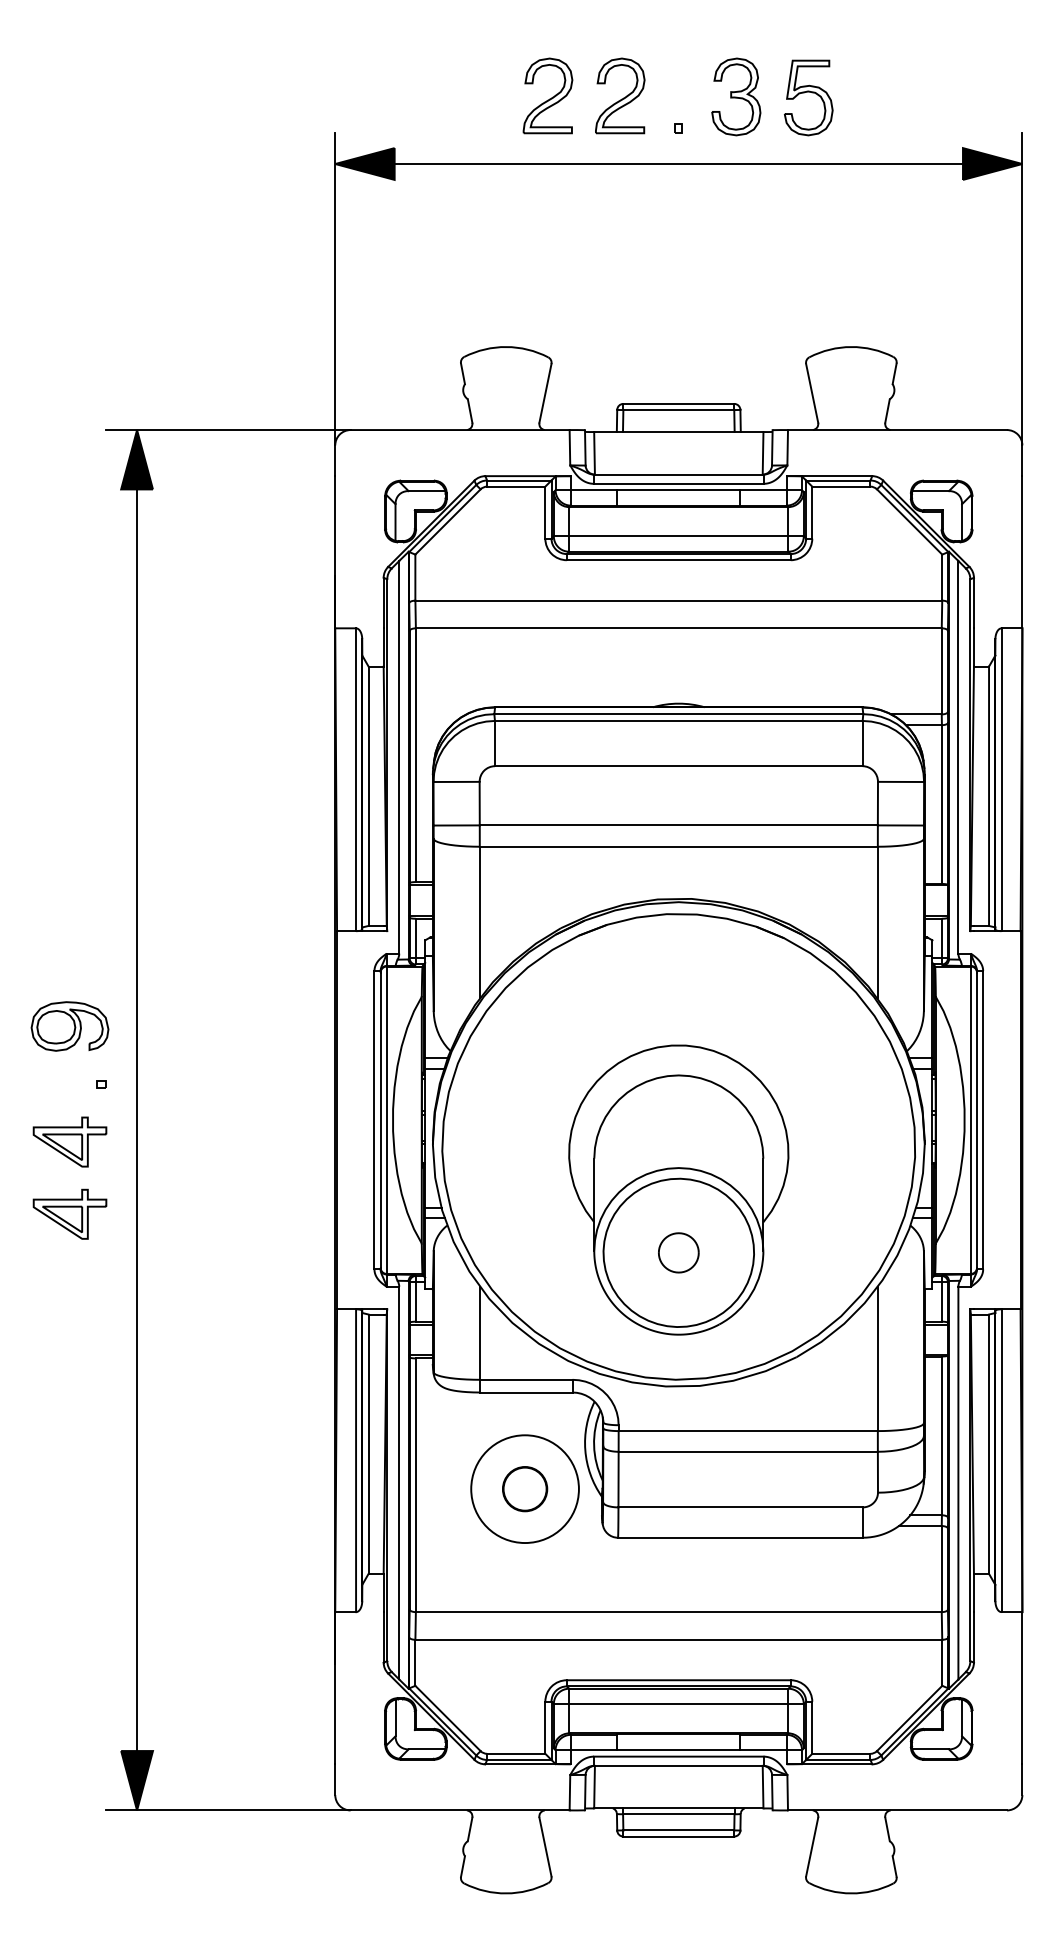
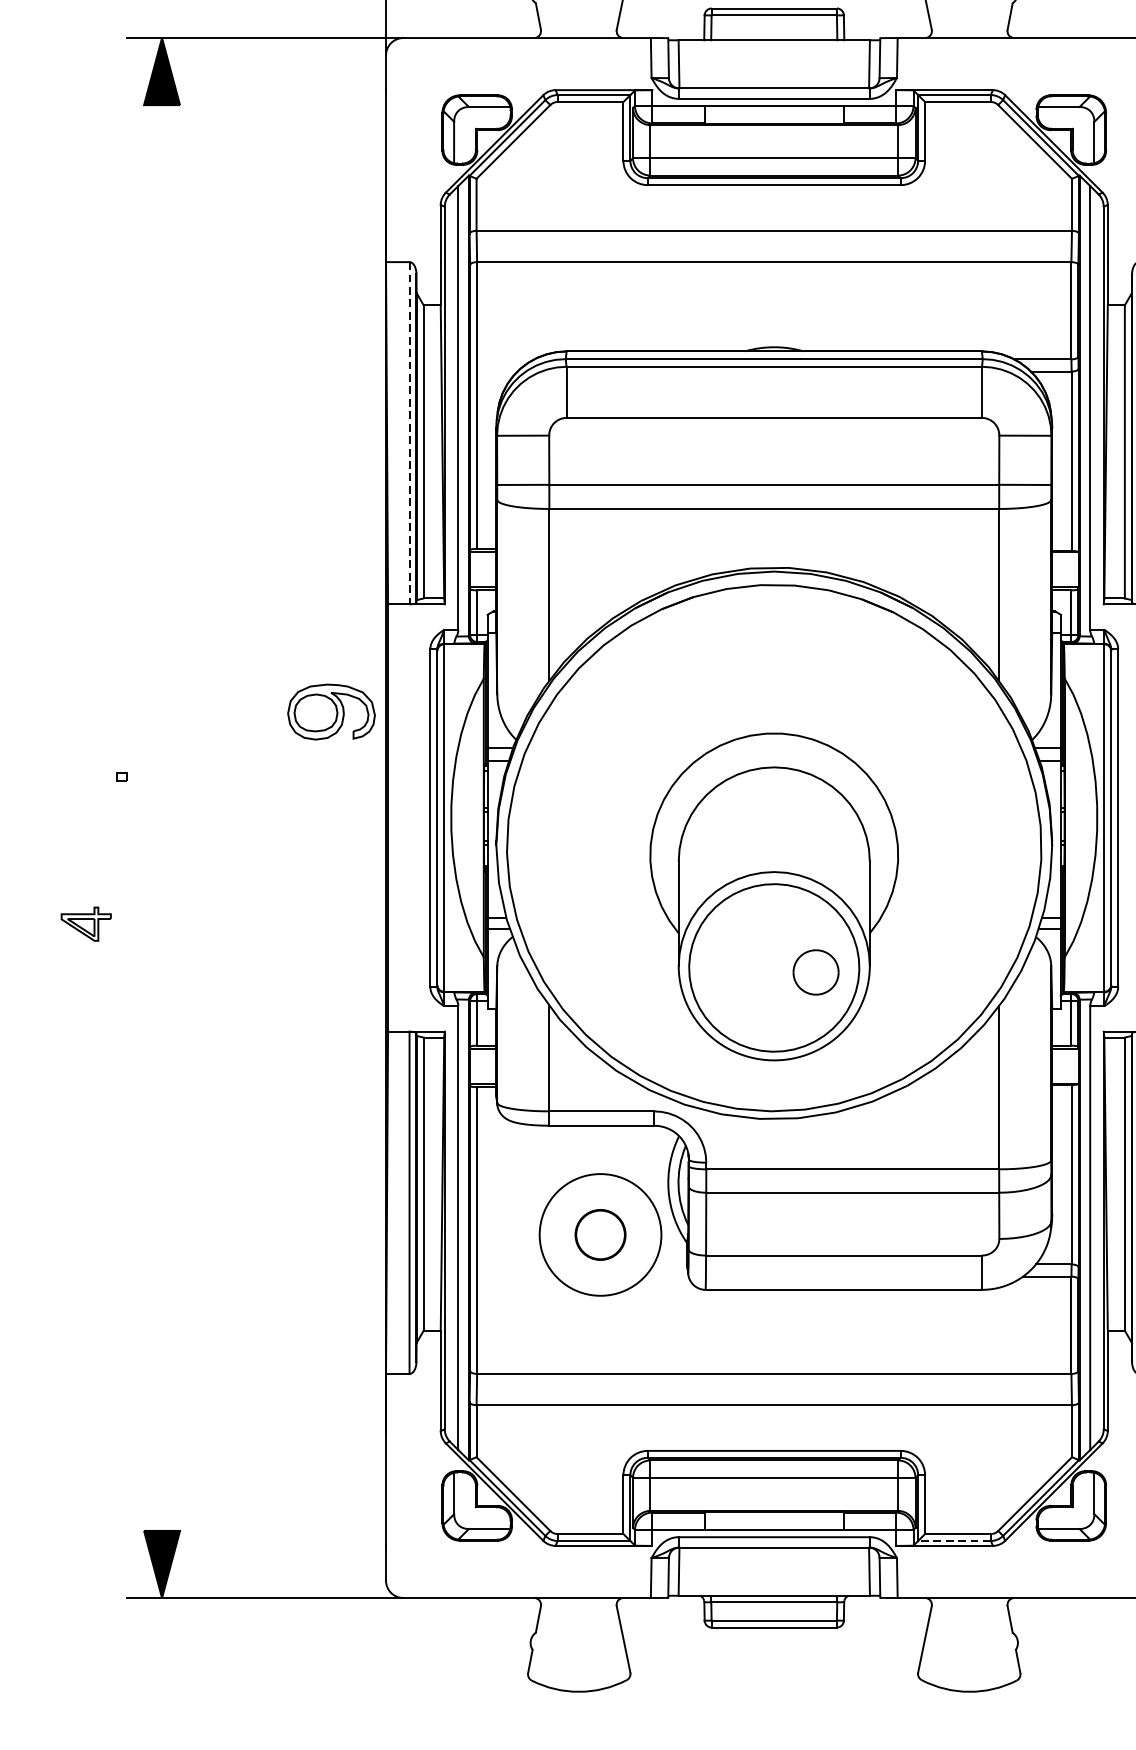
line: (356, 780) -> (410, 434), solid -> dashed
part: (69, 1026) -> (330, 712), moved
line: (137, 1120) -> (162, 818), removed
part: (69, 1141) -> (85, 842), removed
part: (69, 1213) -> (85, 923), size x0.6
part: (678, 1252) -> (815, 972), moved
line: (837, 1759) -> (953, 1540), solid -> dashed

